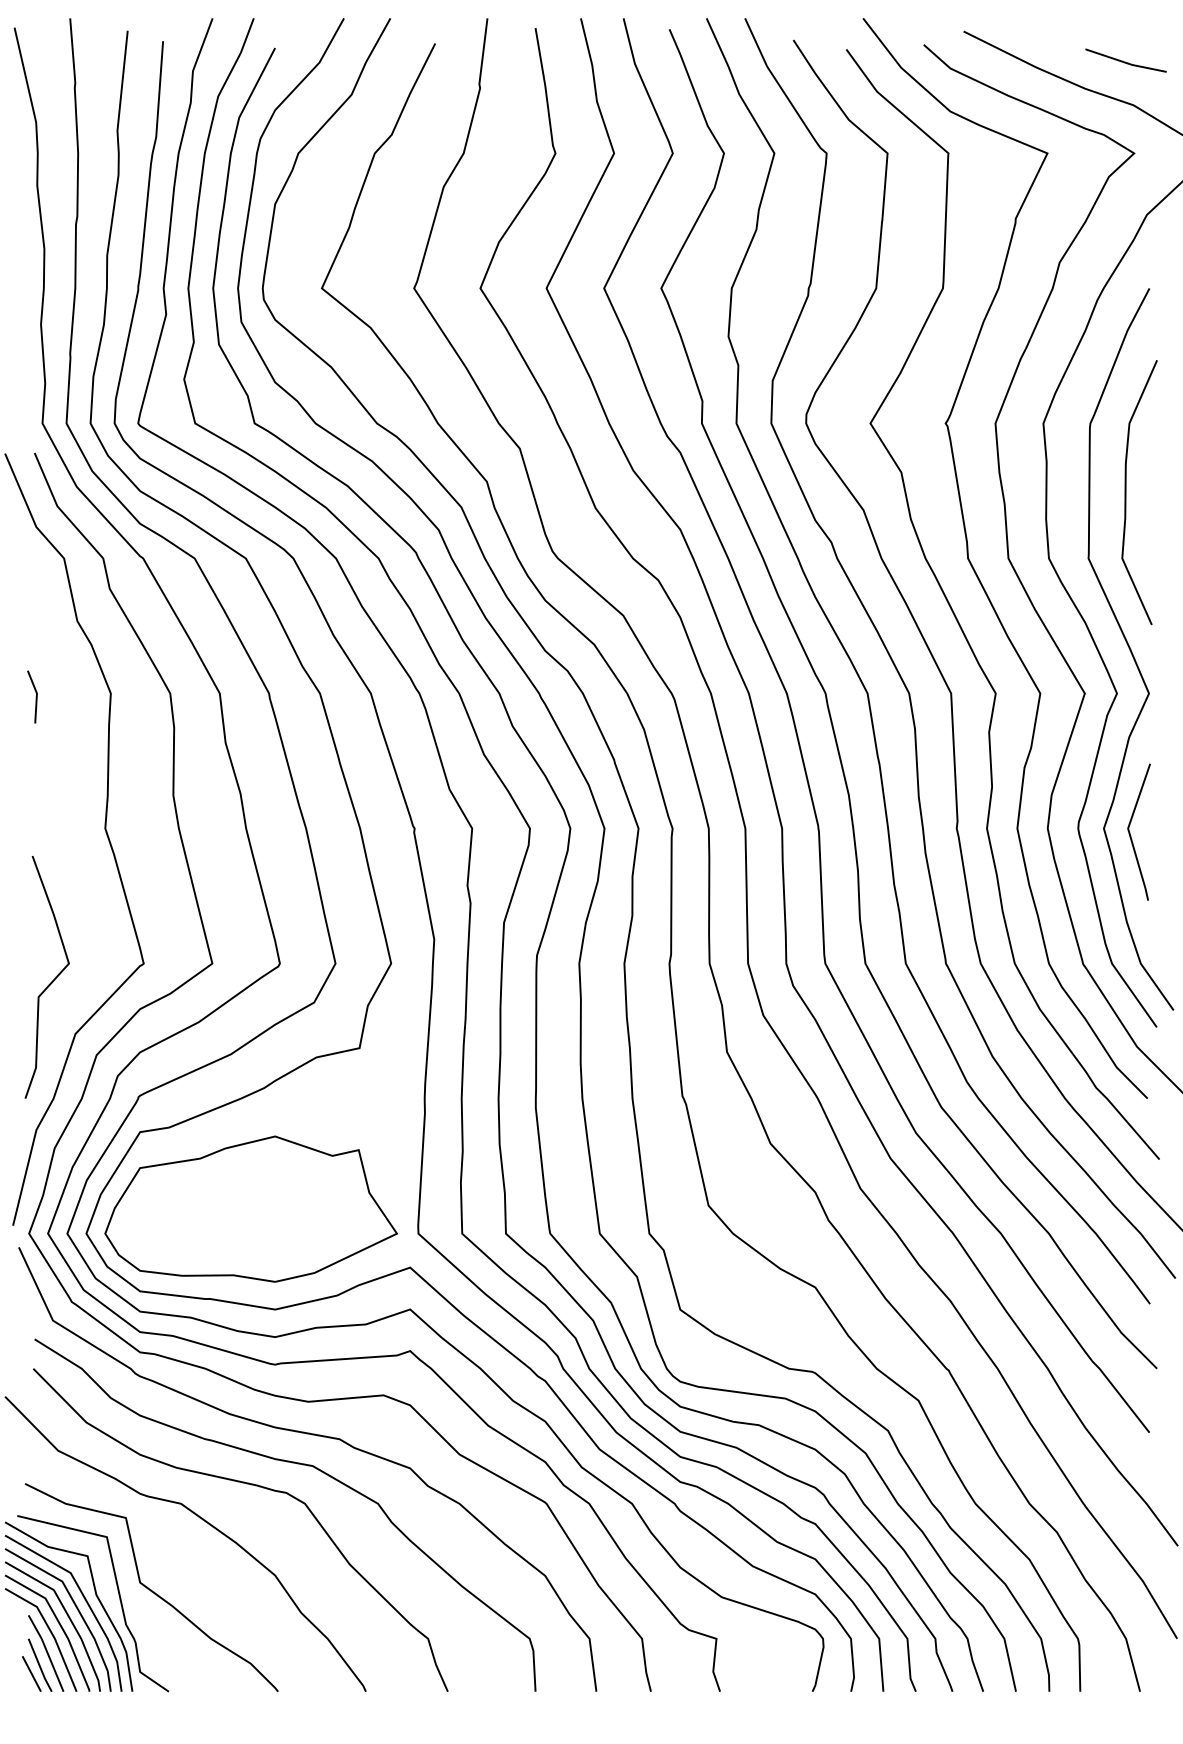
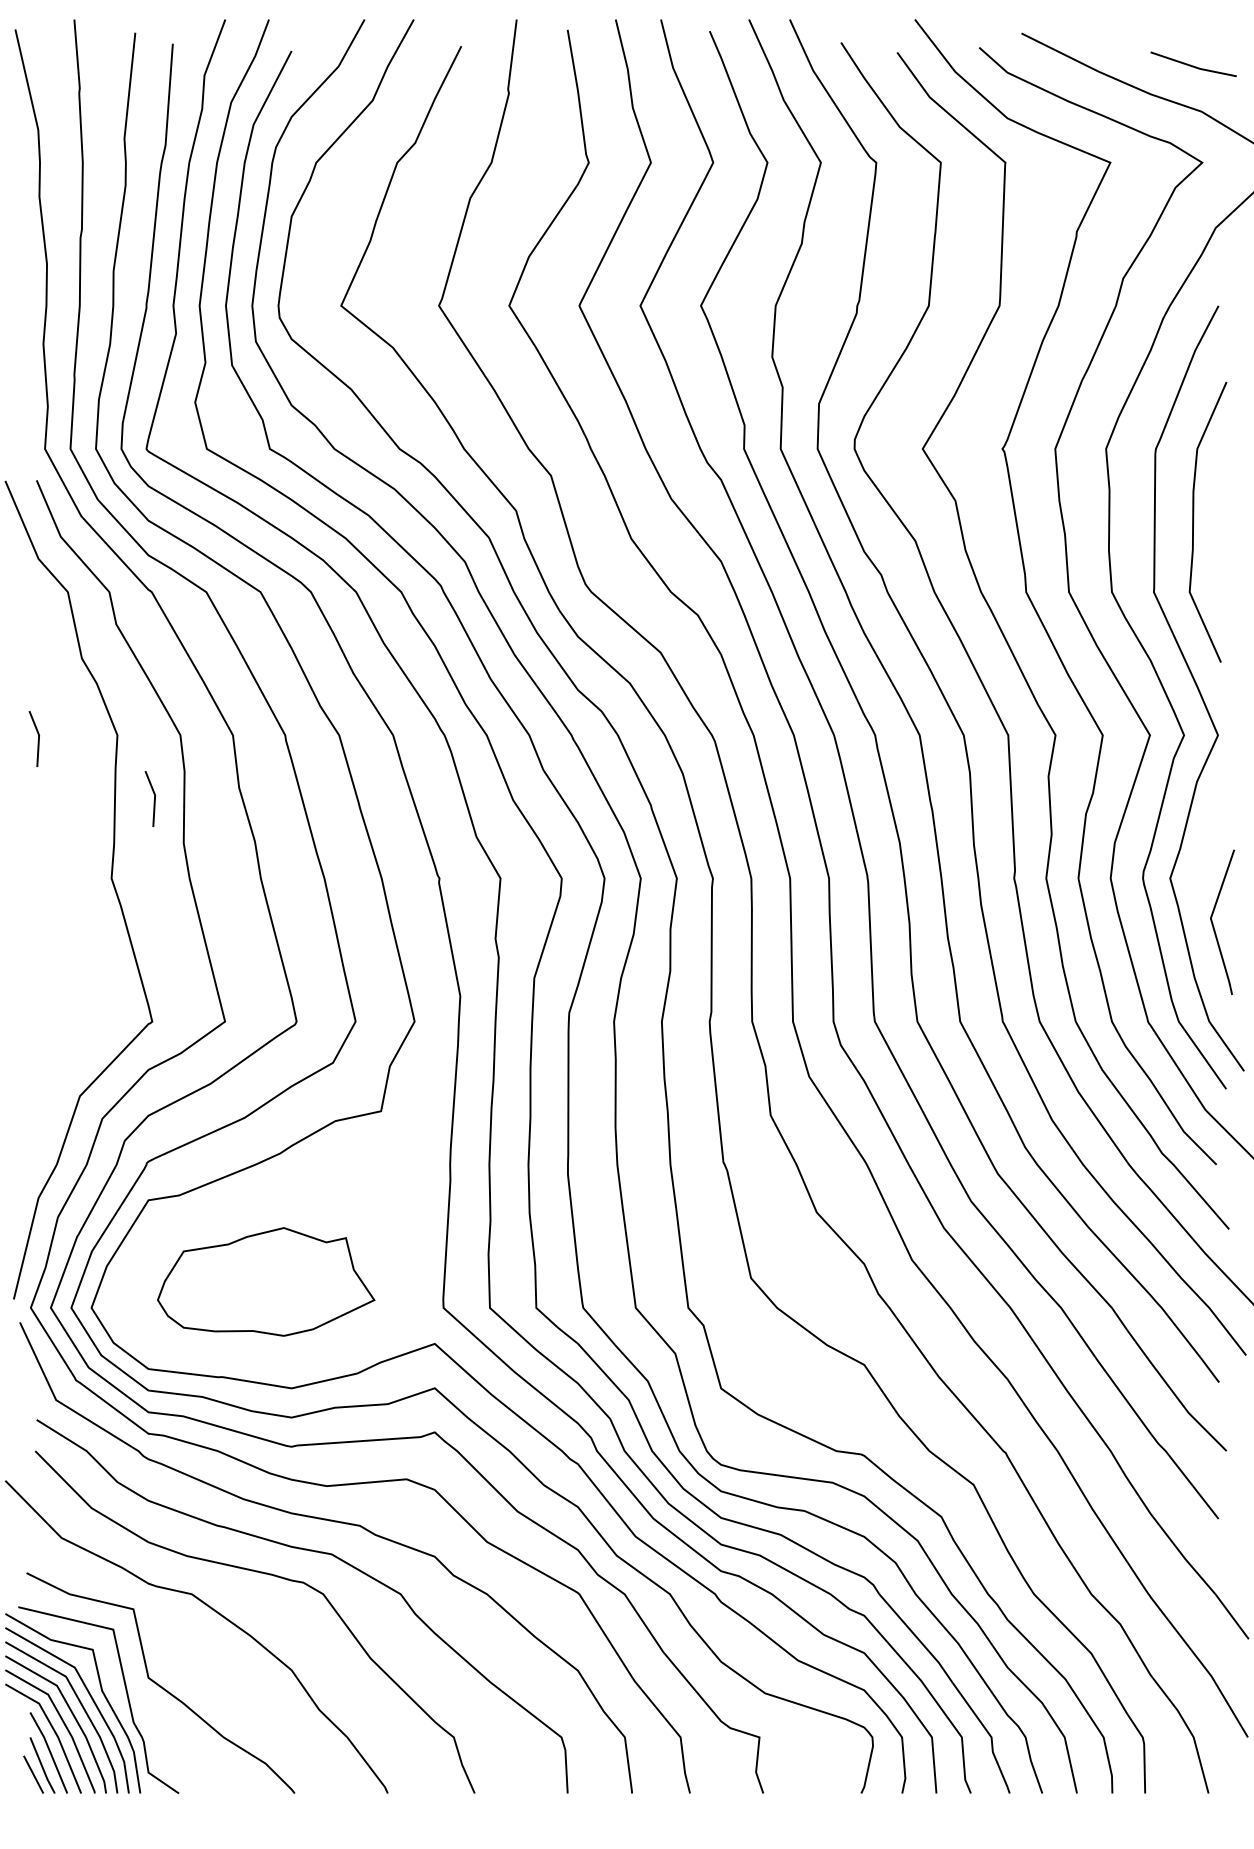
line: (145, 753) -> (154, 798), added
line: (1130, 833) -> (1213, 923), moved
curve: (51, 981) -> (54, 1040), removed
part: (250, 1208) -> (265, 1281), size x0.7

